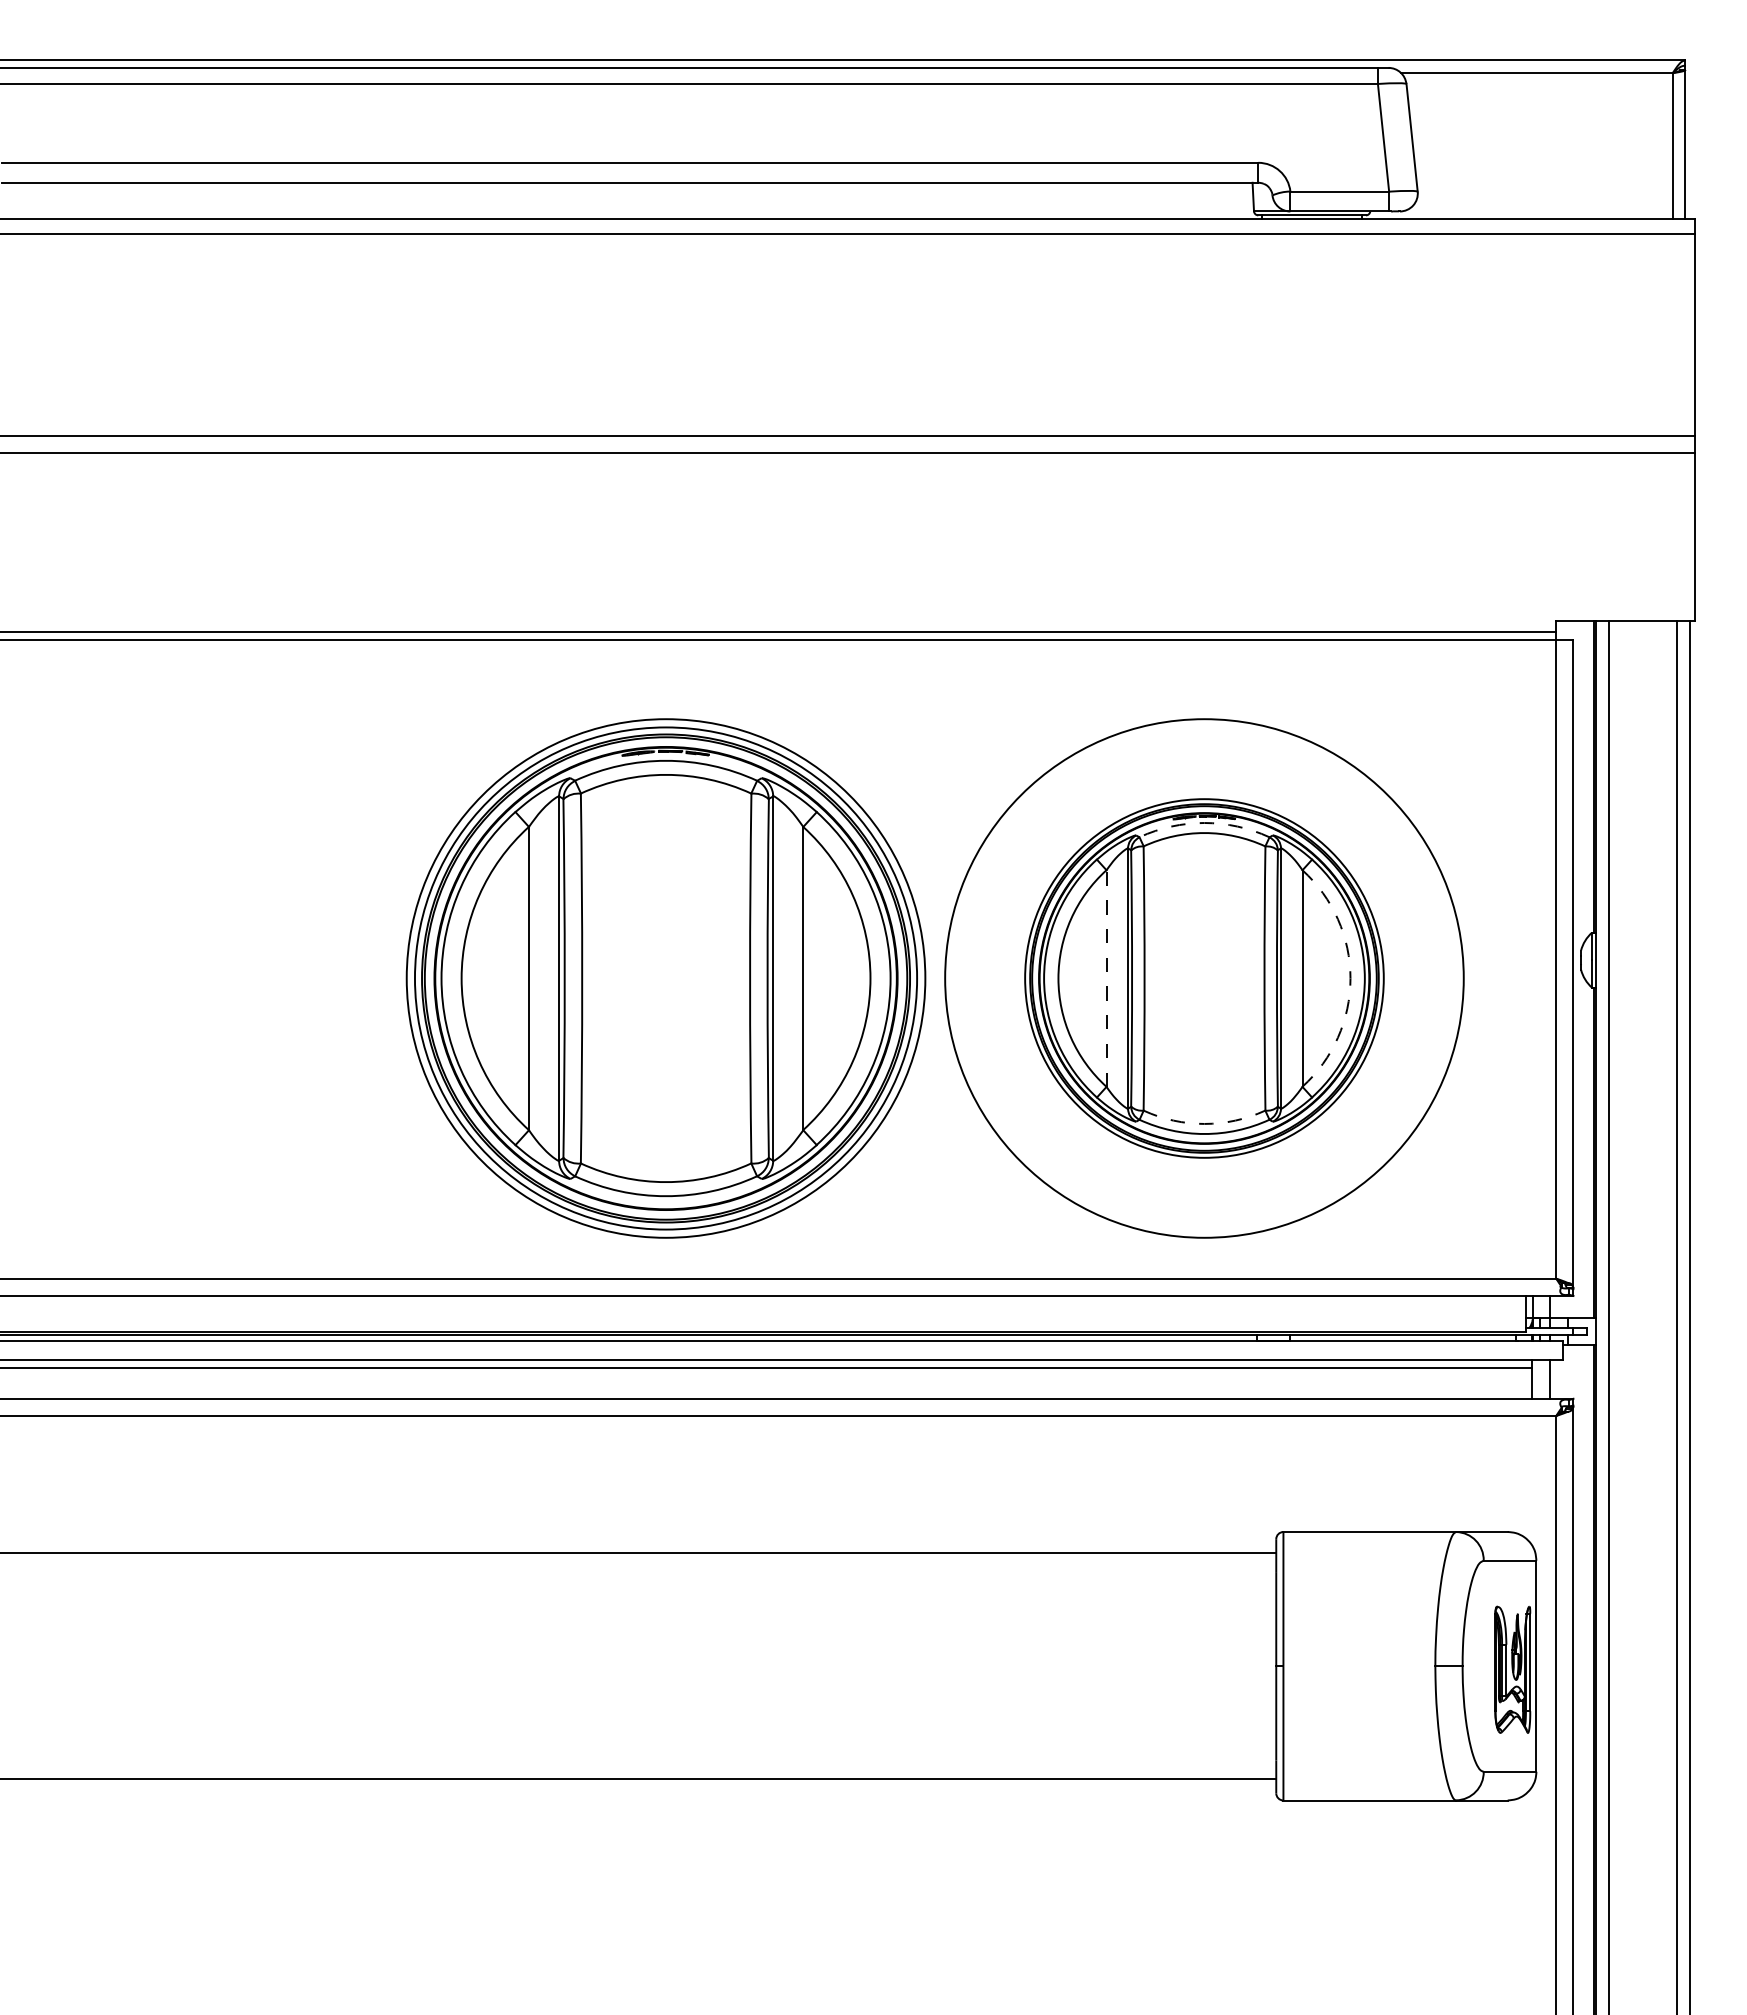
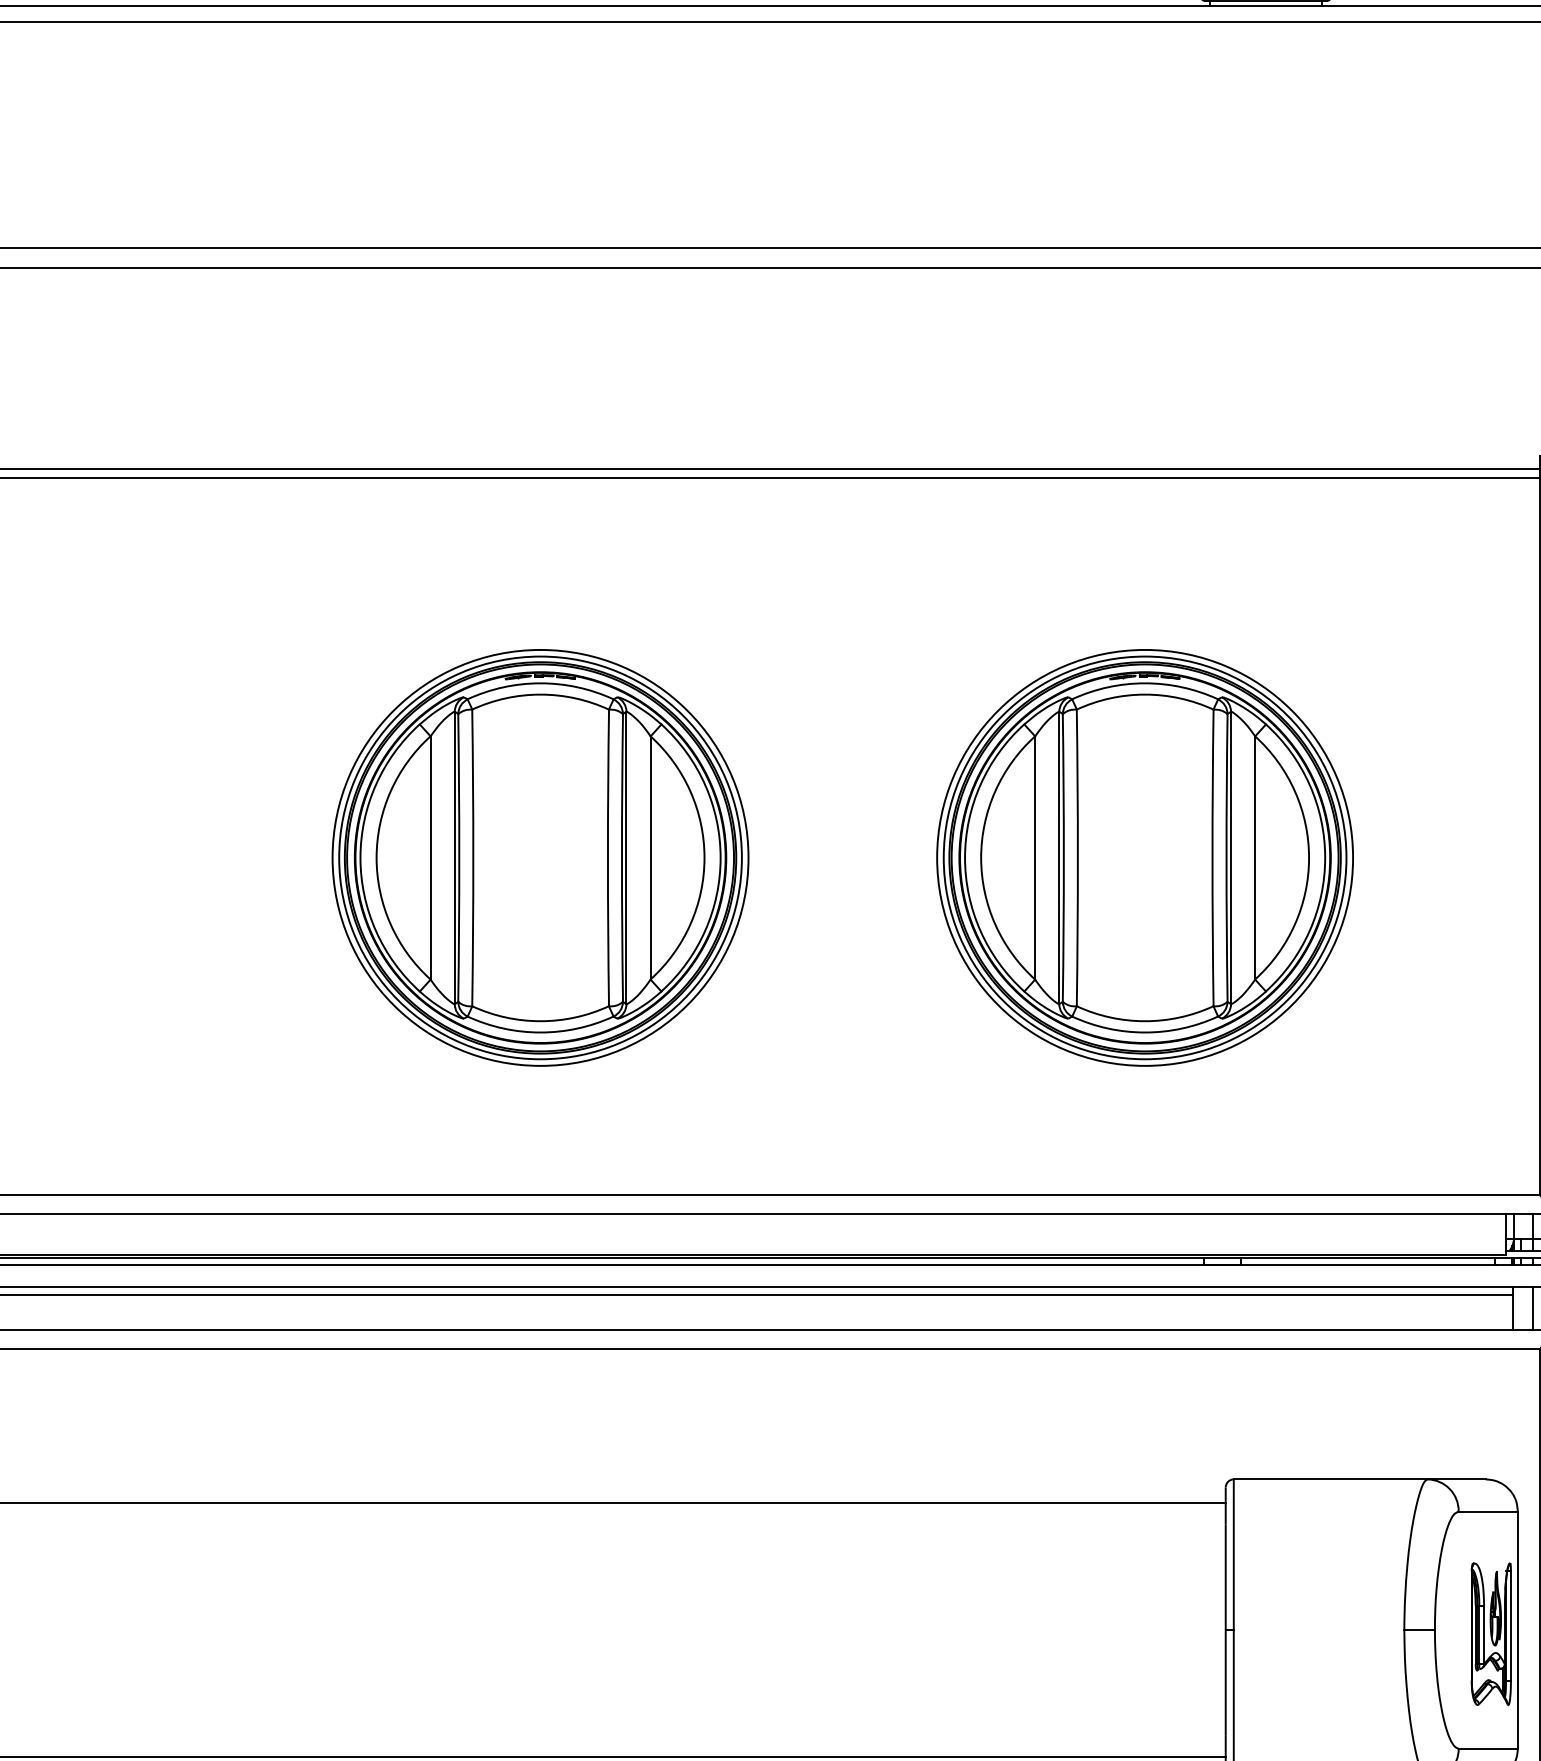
arc: (1204, 823) -> (1145, 683), dashed -> solid
part: (665, 978) -> (539, 857), size x0.71
line: (1106, 978) -> (1035, 857), dashed -> solid
circle: (1204, 978) -> (1145, 857), size x0.71
arc: (1350, 978) -> (1309, 857), dashed -> solid
arc: (1204, 1123) -> (1145, 1020), dashed -> solid

